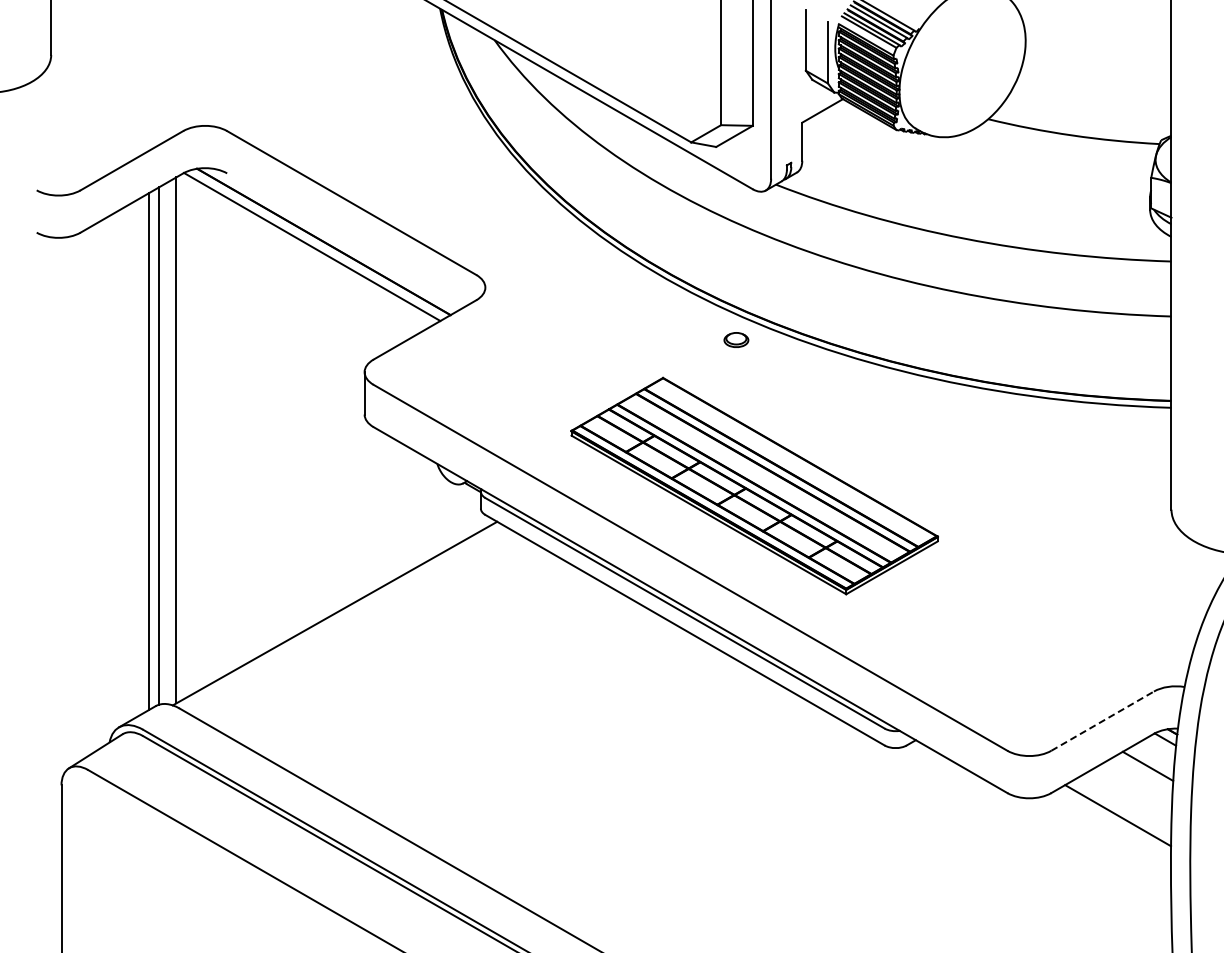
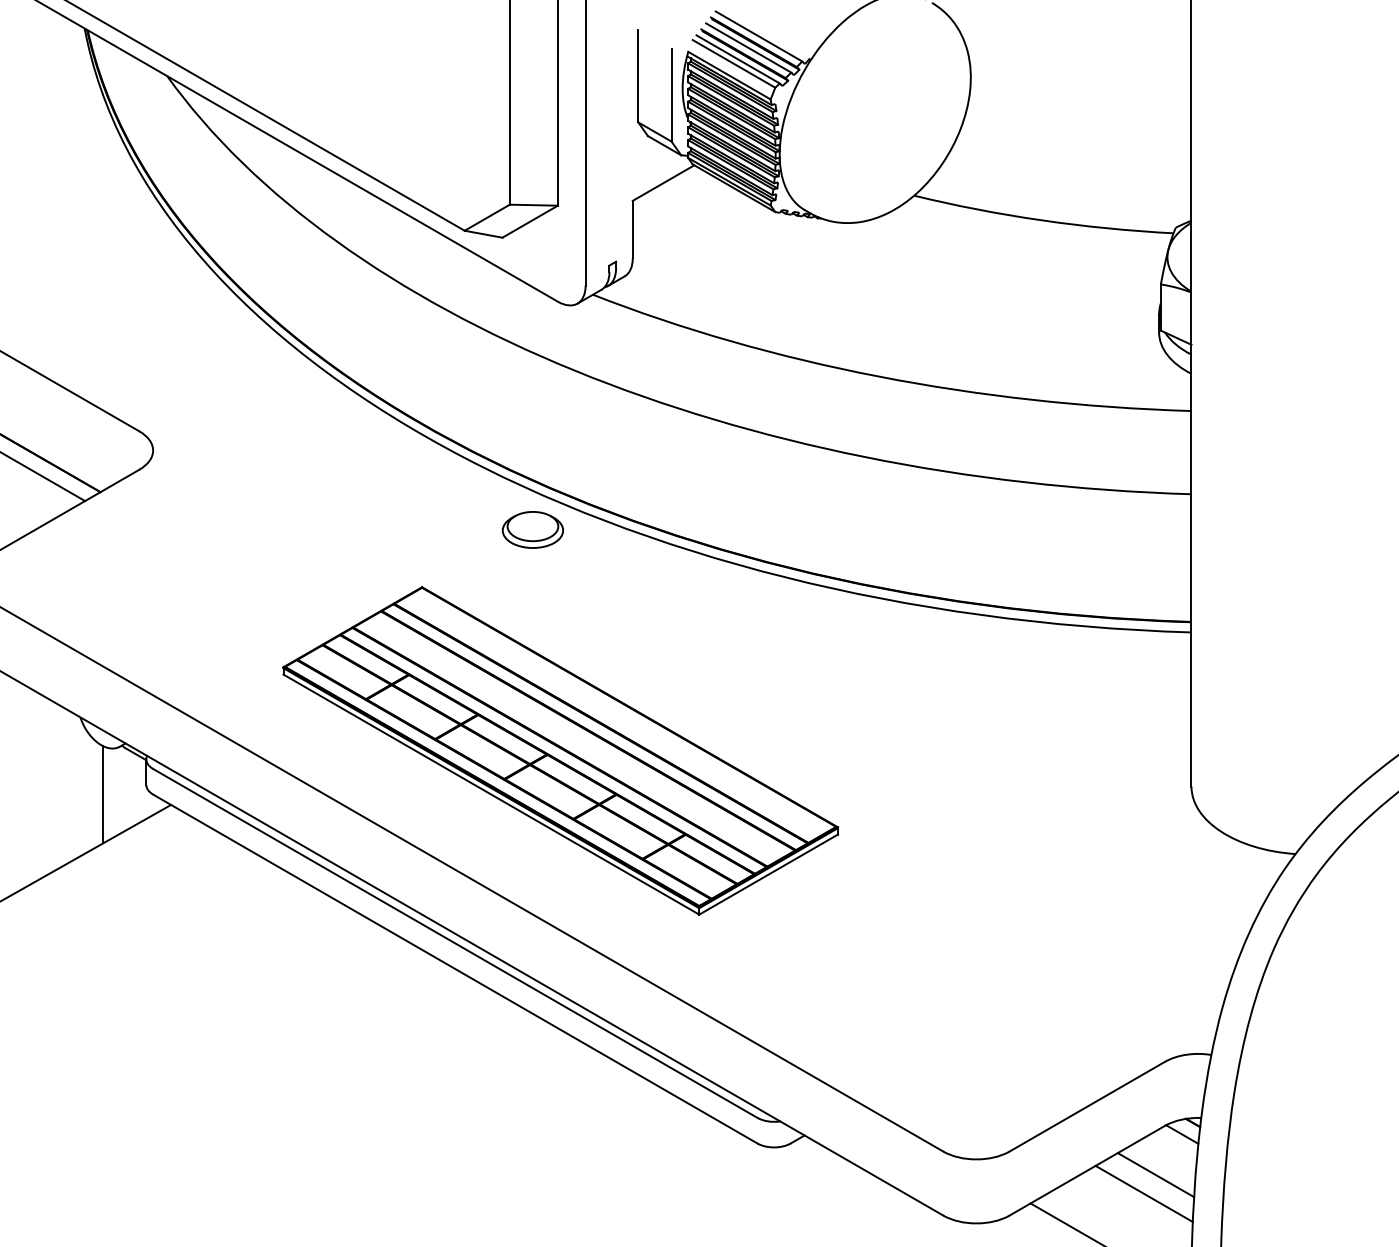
part: (736, 339) -> (533, 529), size x1.67
line: (452, 515) -> (103, 795), added
line: (1103, 720) -> (1088, 1105), dashed -> solid
line: (1140, 778) -> (1144, 1193), added

